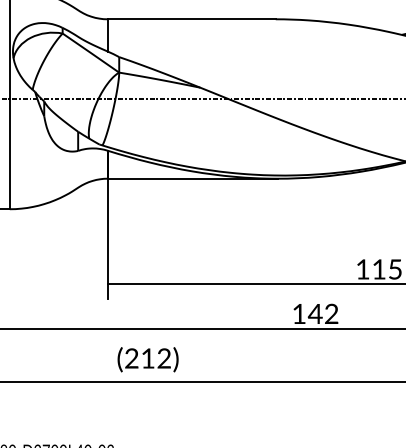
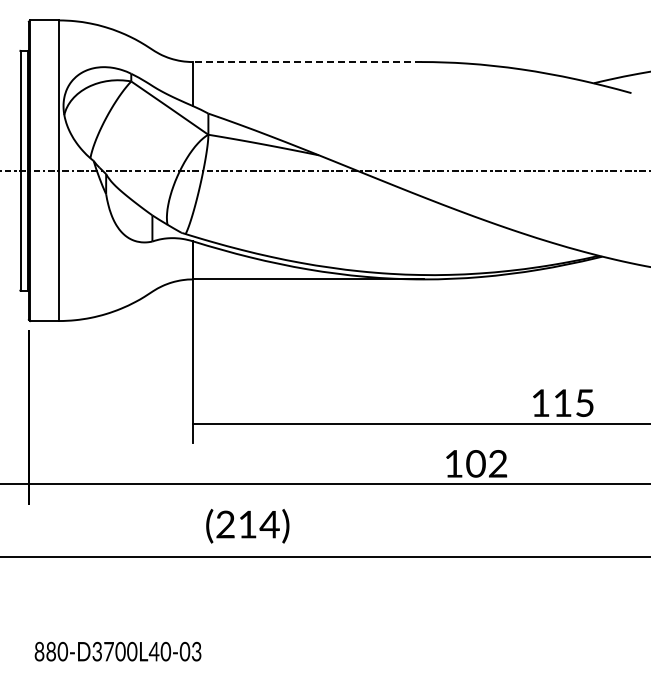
line: (191, 19) -> (306, 62), solid -> dashed
text: (315, 313) -> (475, 463), 142 -> 102
text: (164, 358) -> (269, 524), (212) -> (214)

